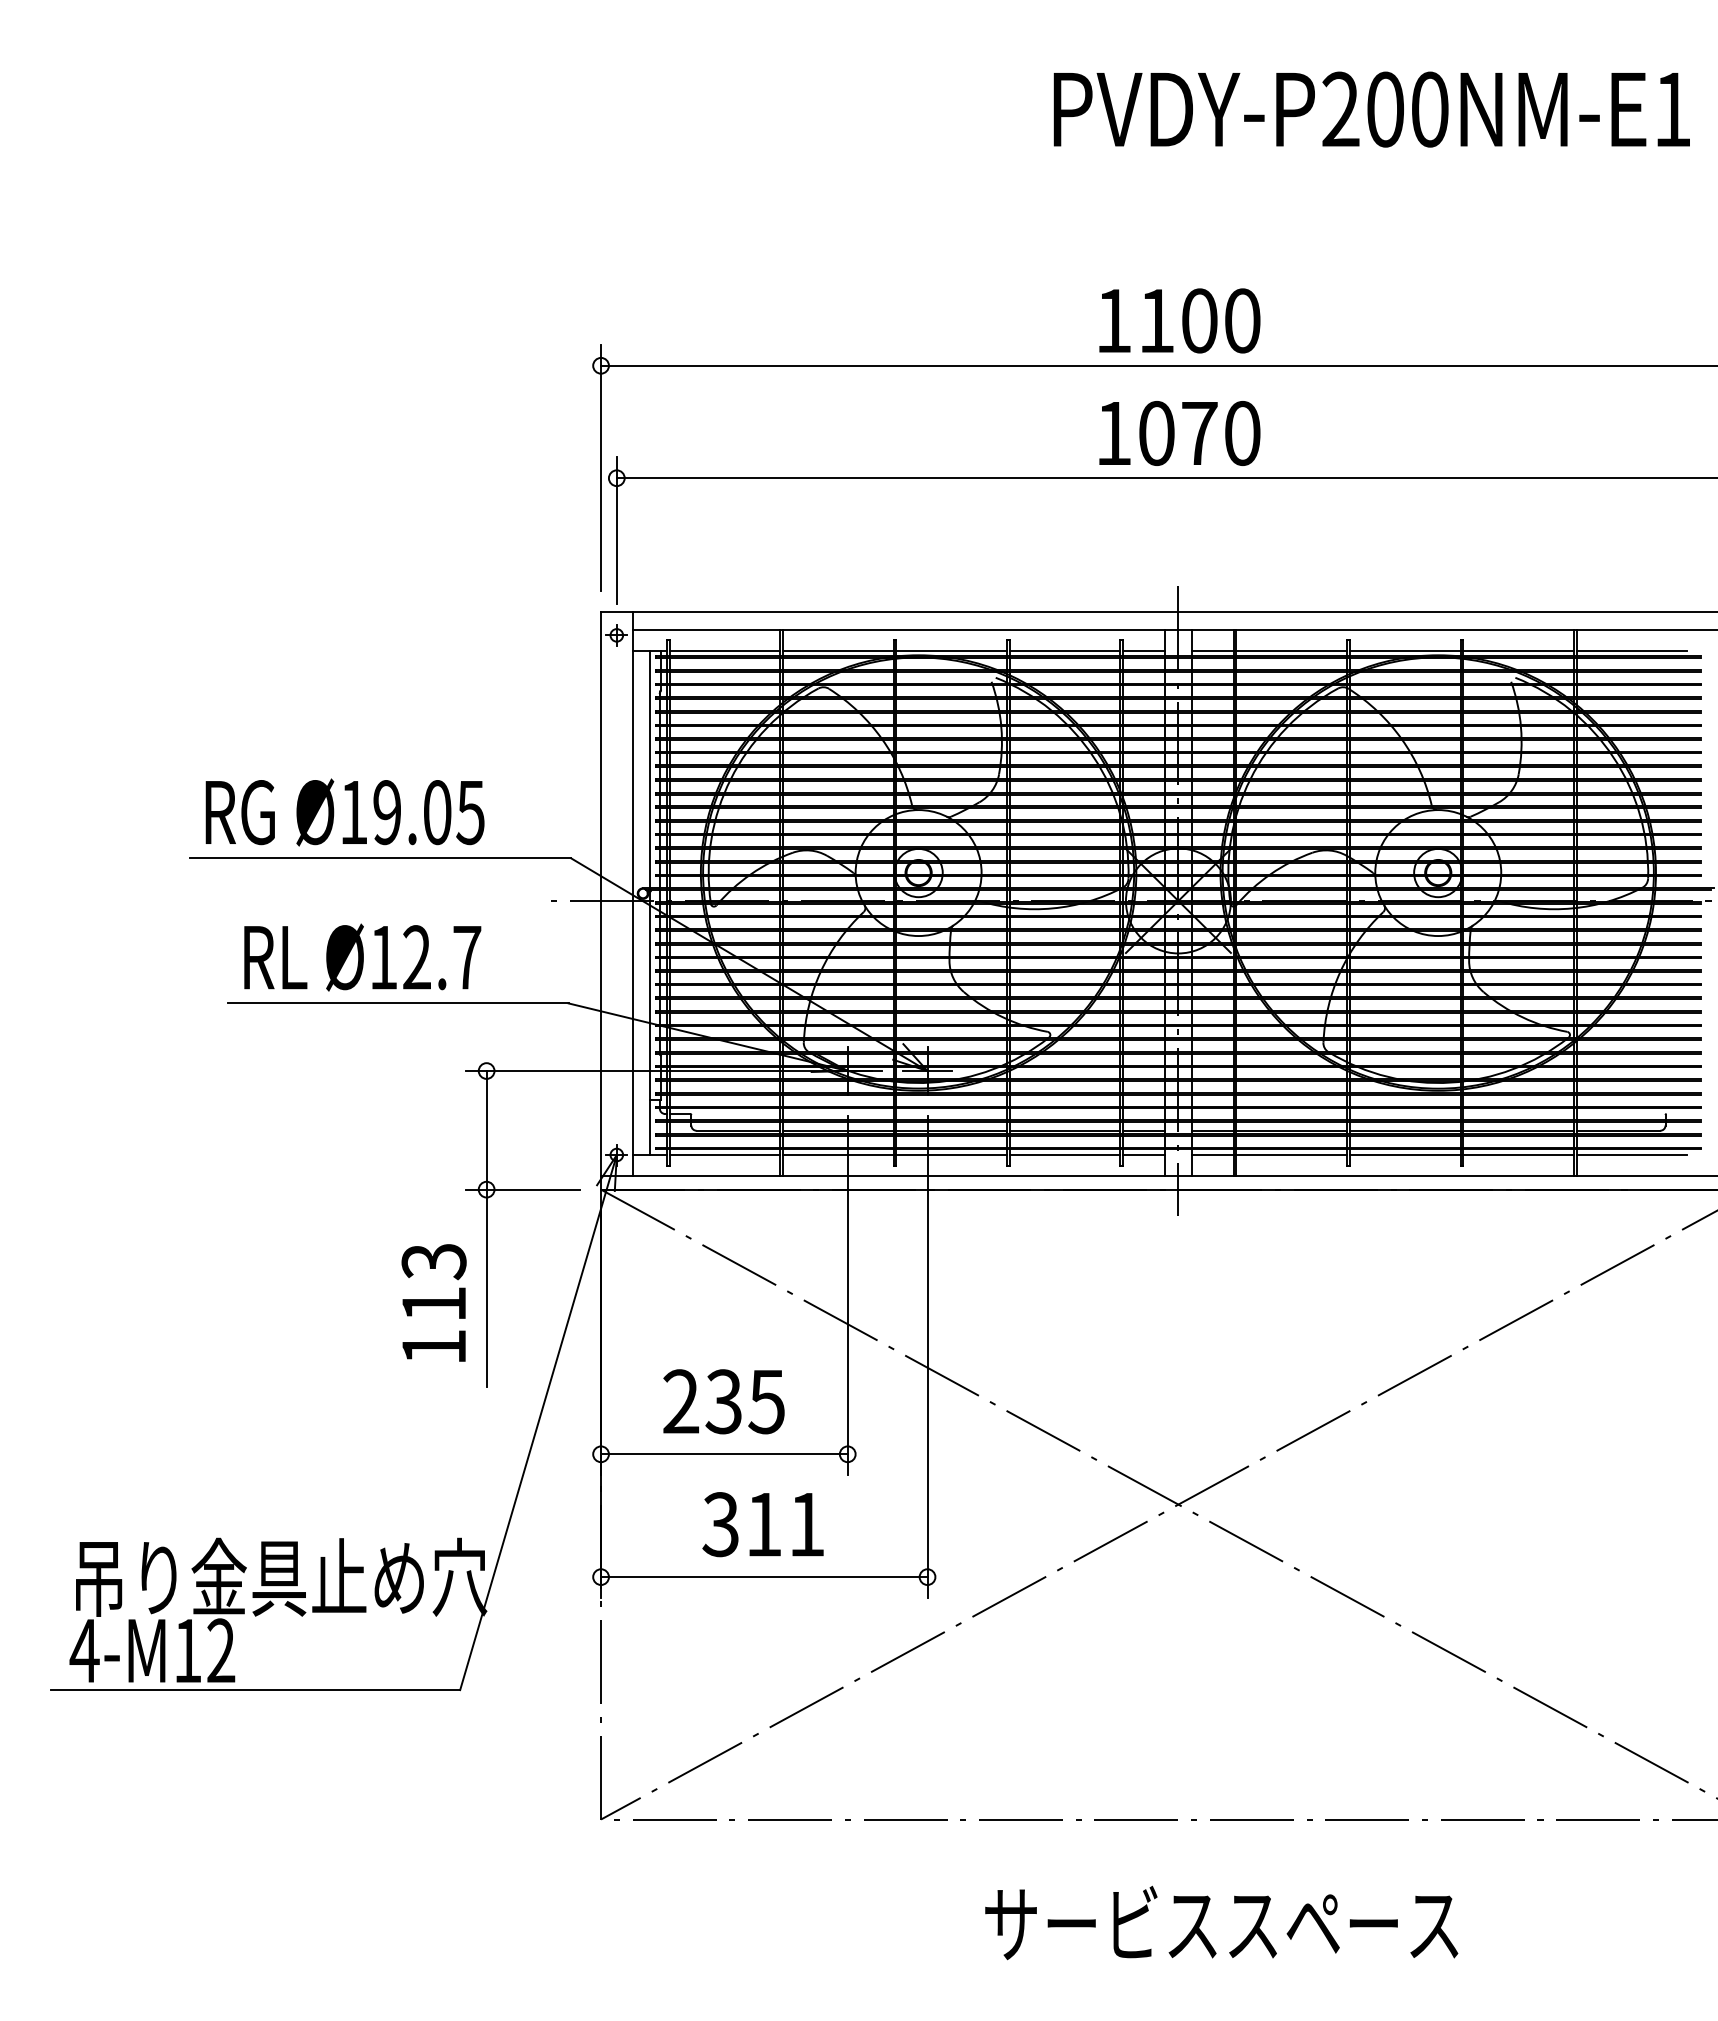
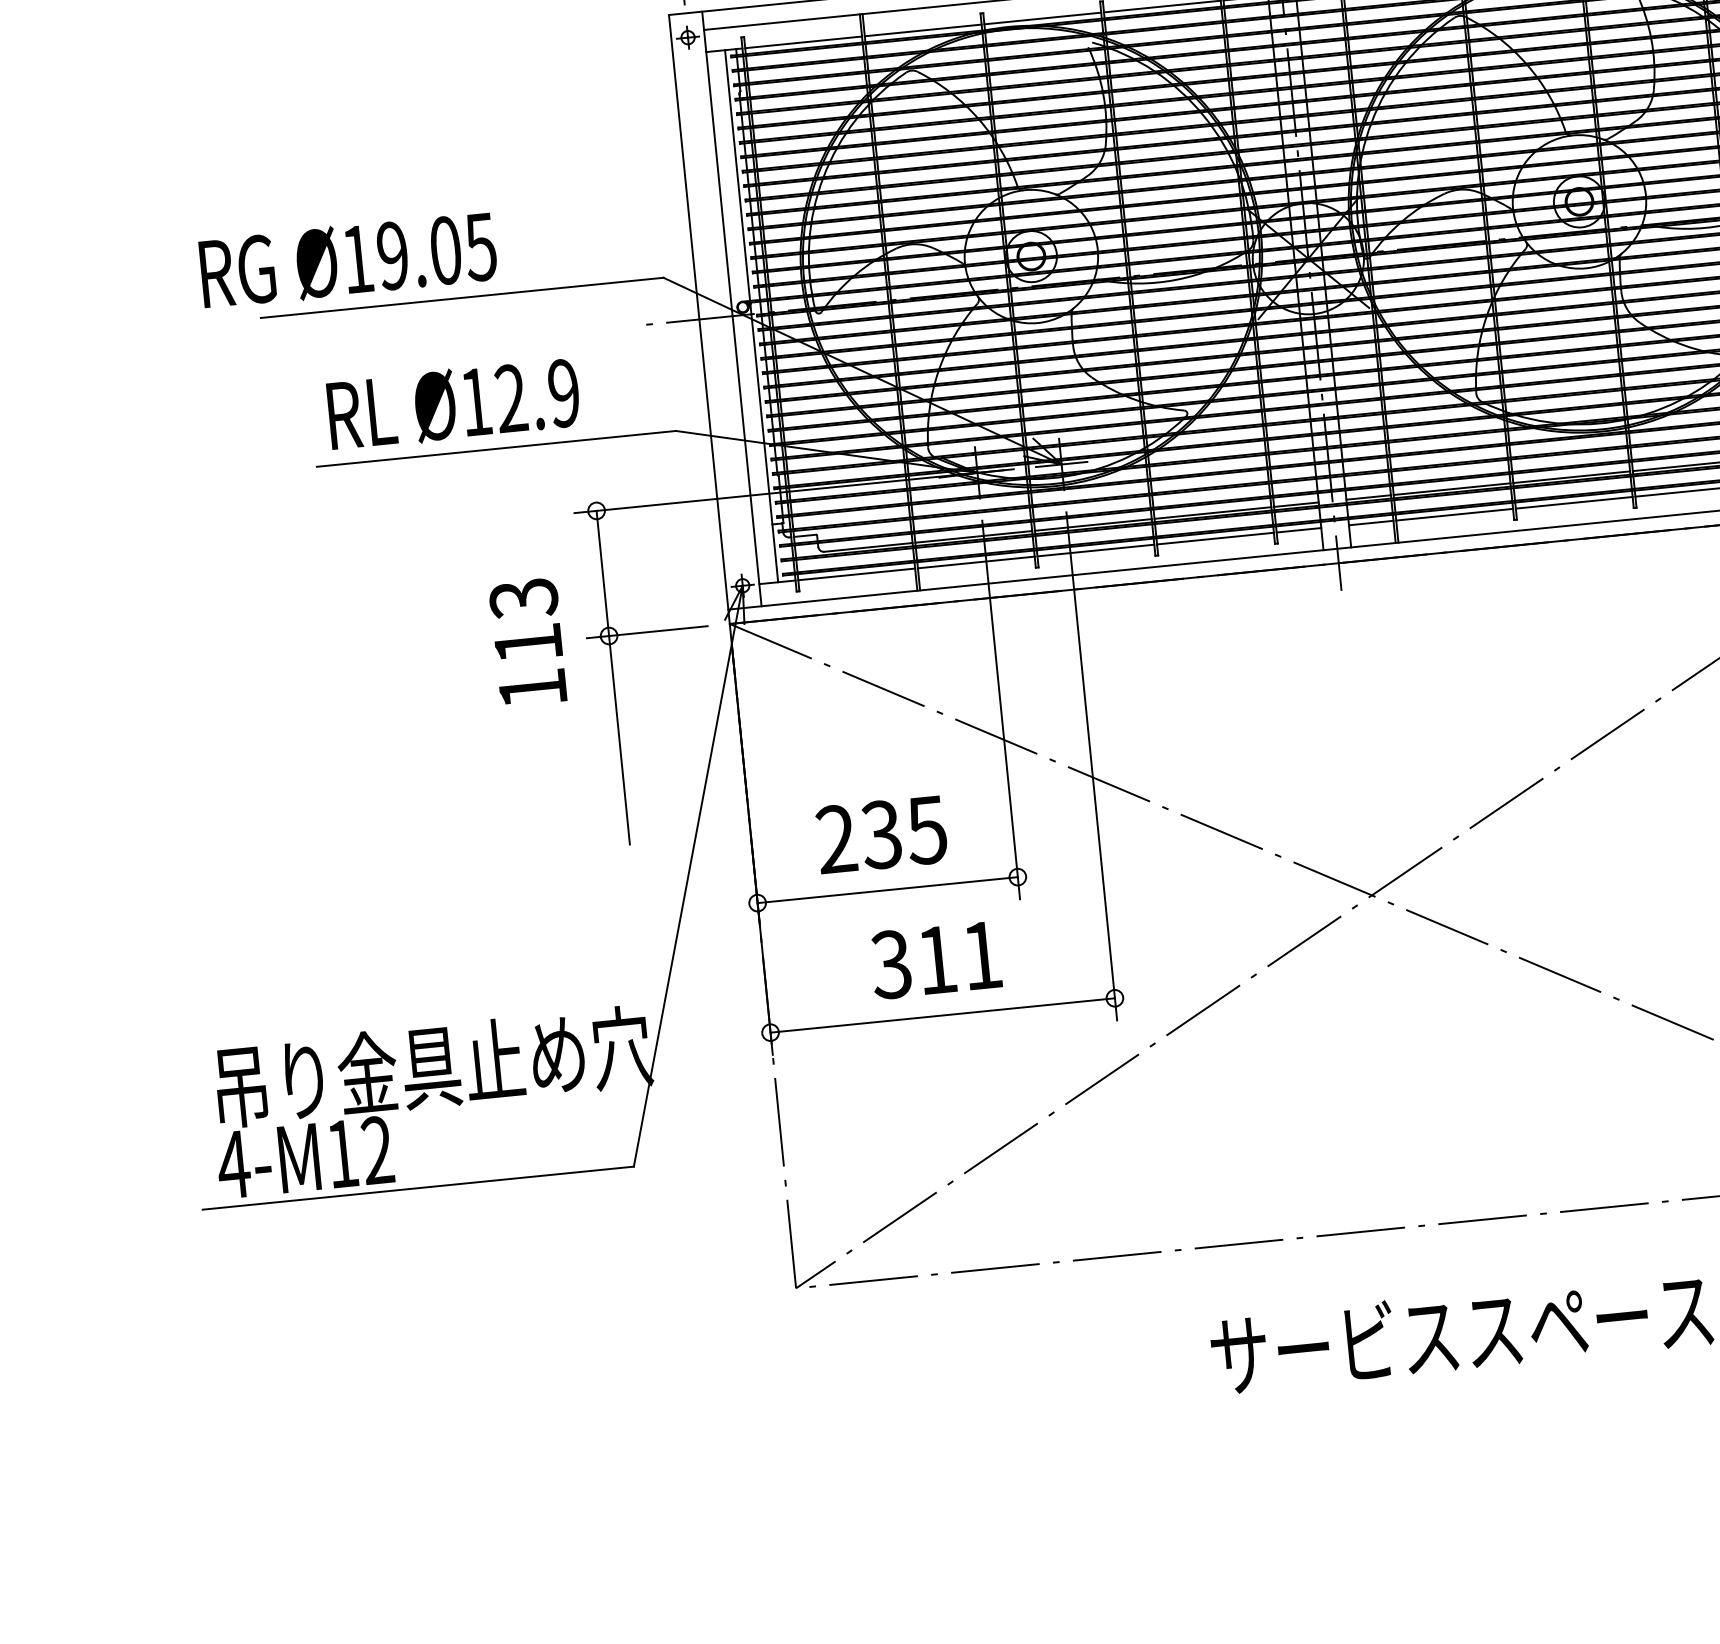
text: (344, 812) -> (347, 260), moved
text: (467, 957) -> (564, 393), Ø12.7 -> Ø12.9
text: (433, 1302) -> (527, 641), moved

